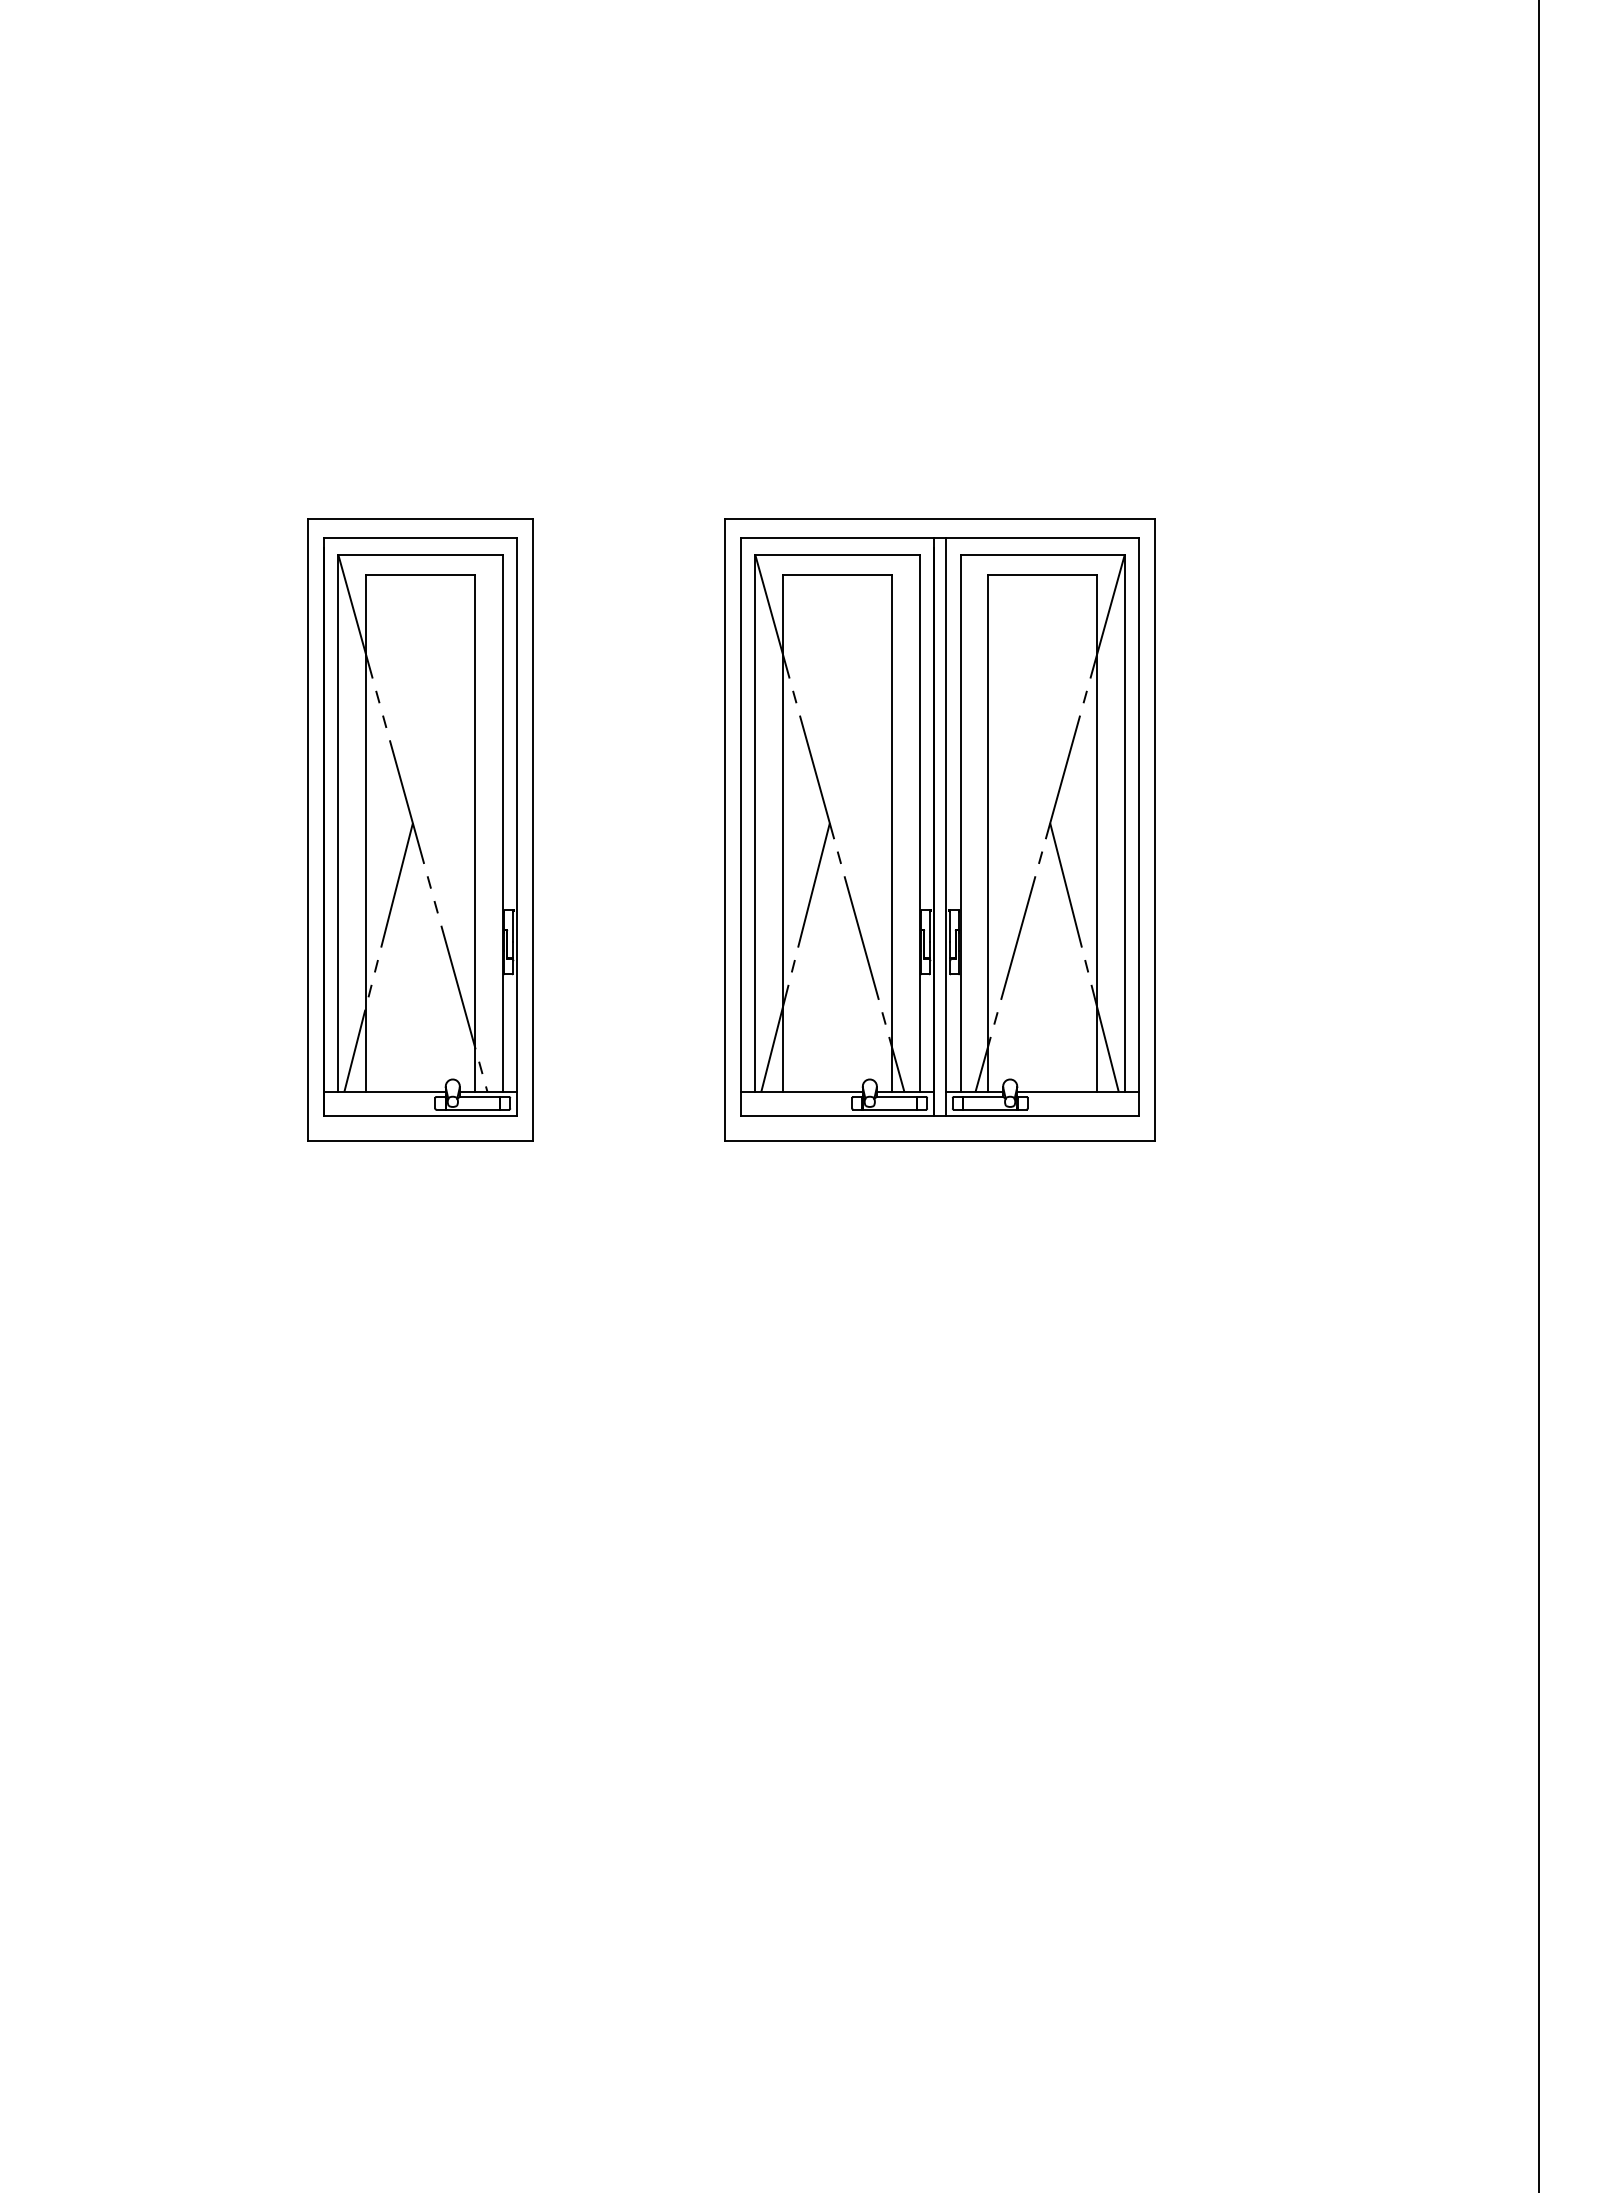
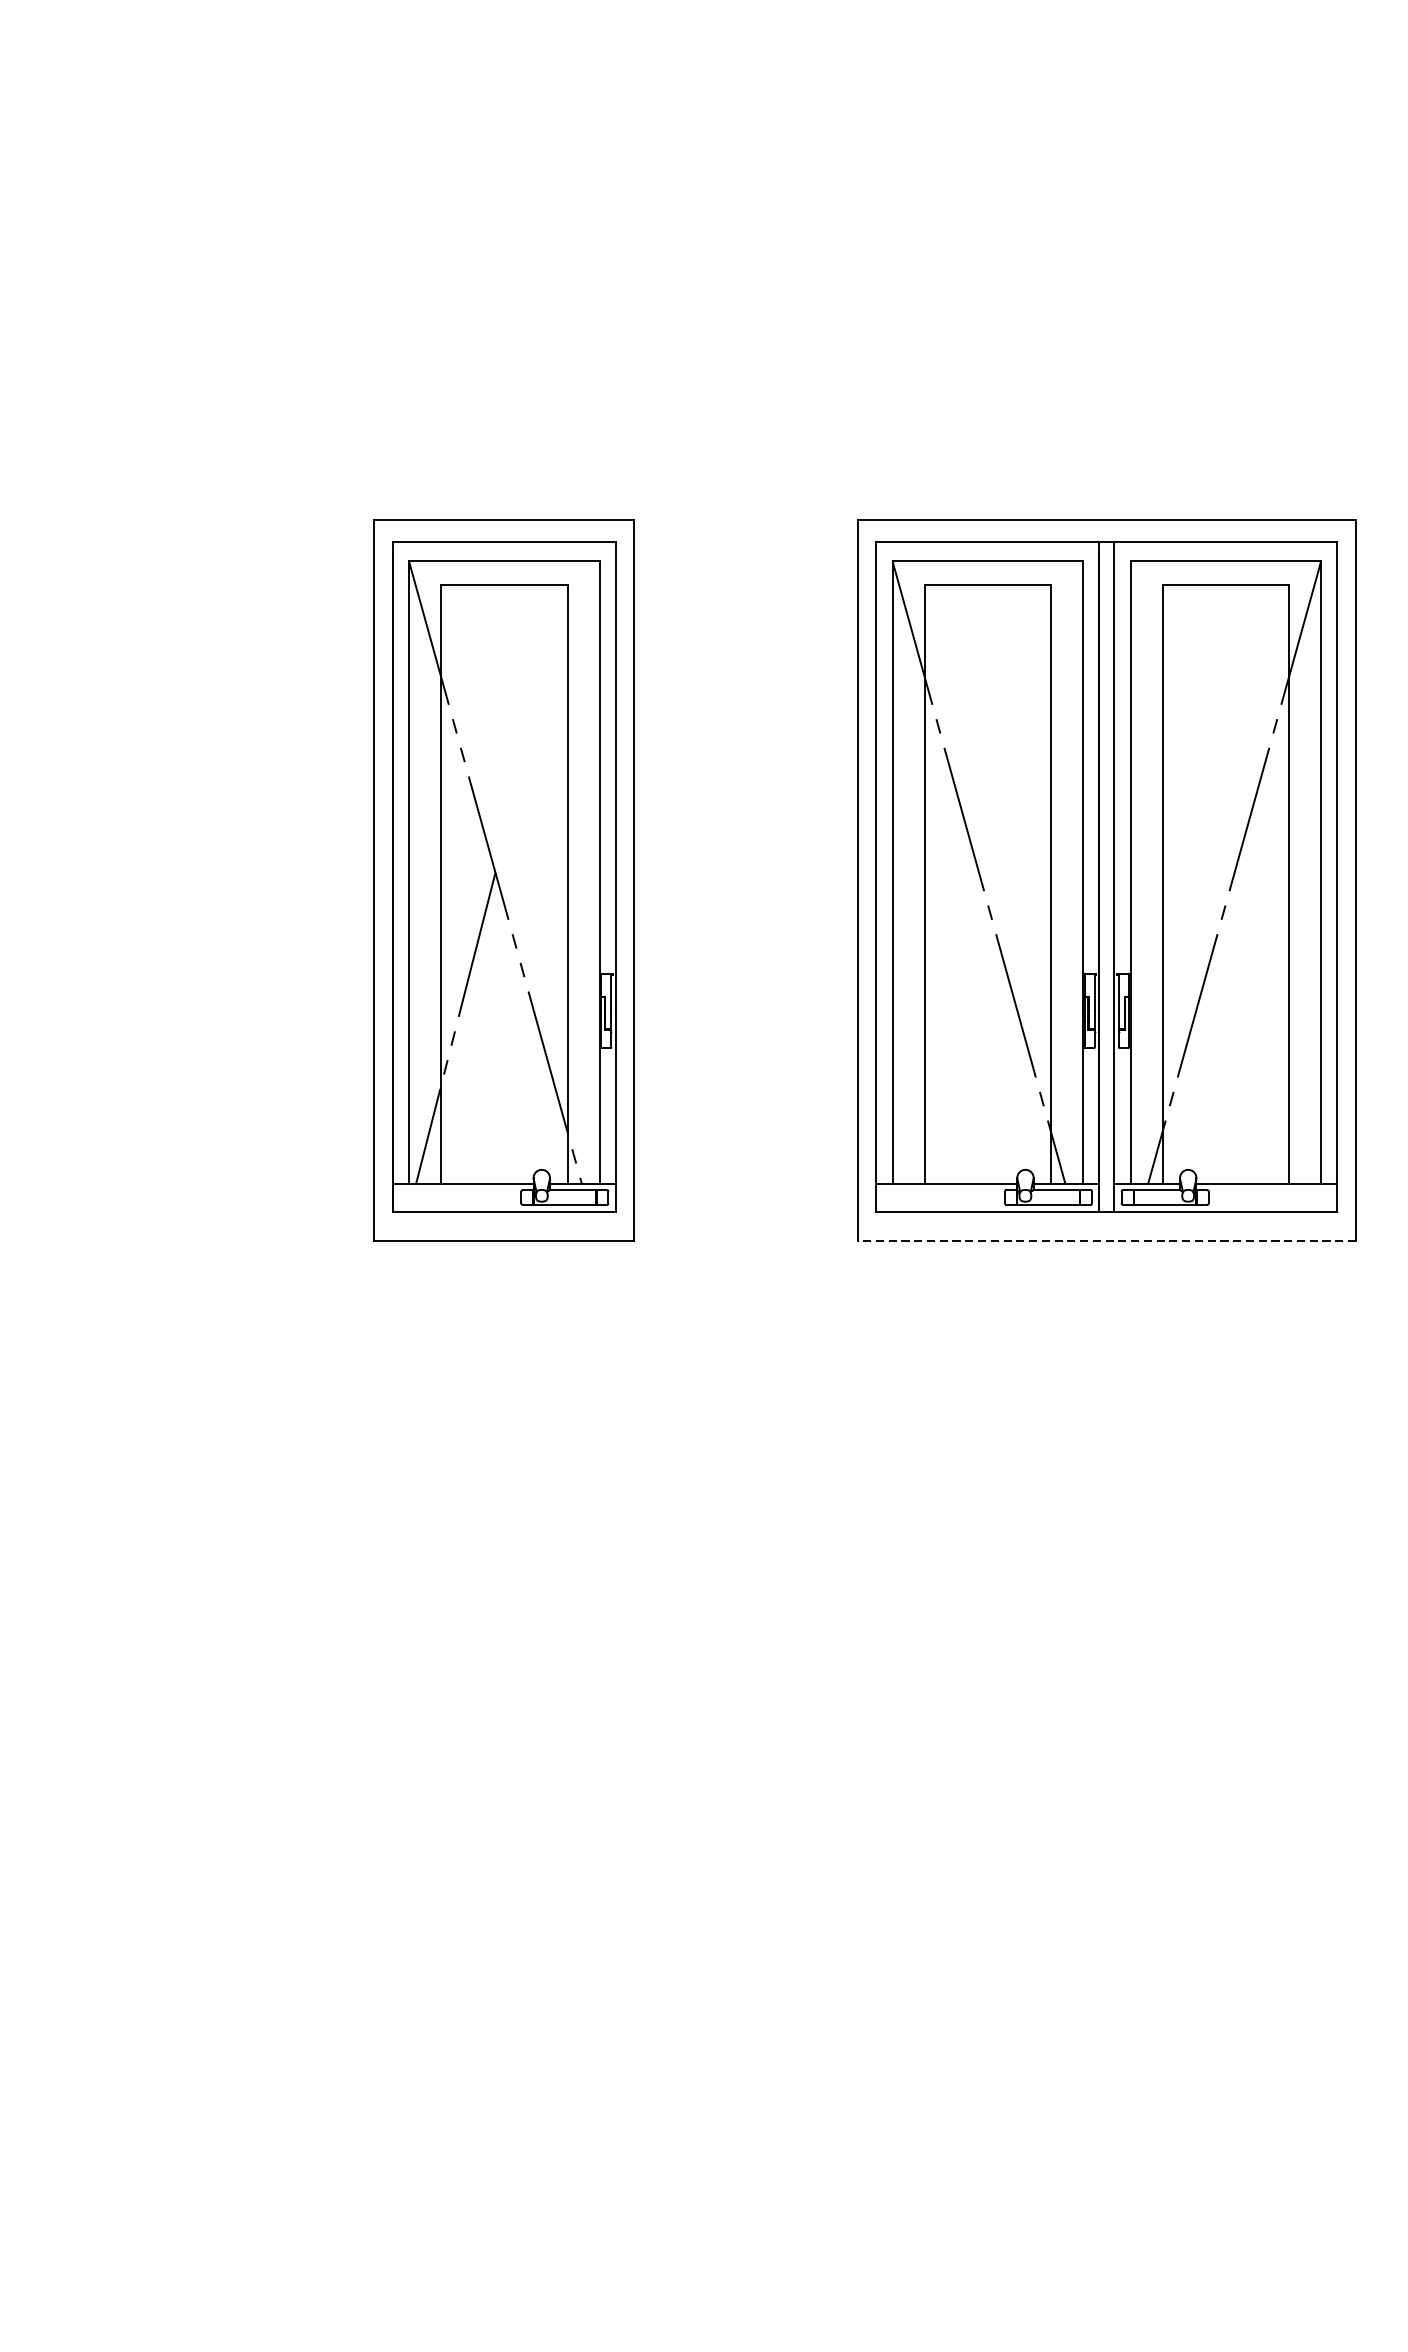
line: (795, 957) -> (939, 1028), removed
line: (1084, 957) -> (1274, 1028), removed
line: (940, 1141) -> (1107, 1241), solid -> dashed

